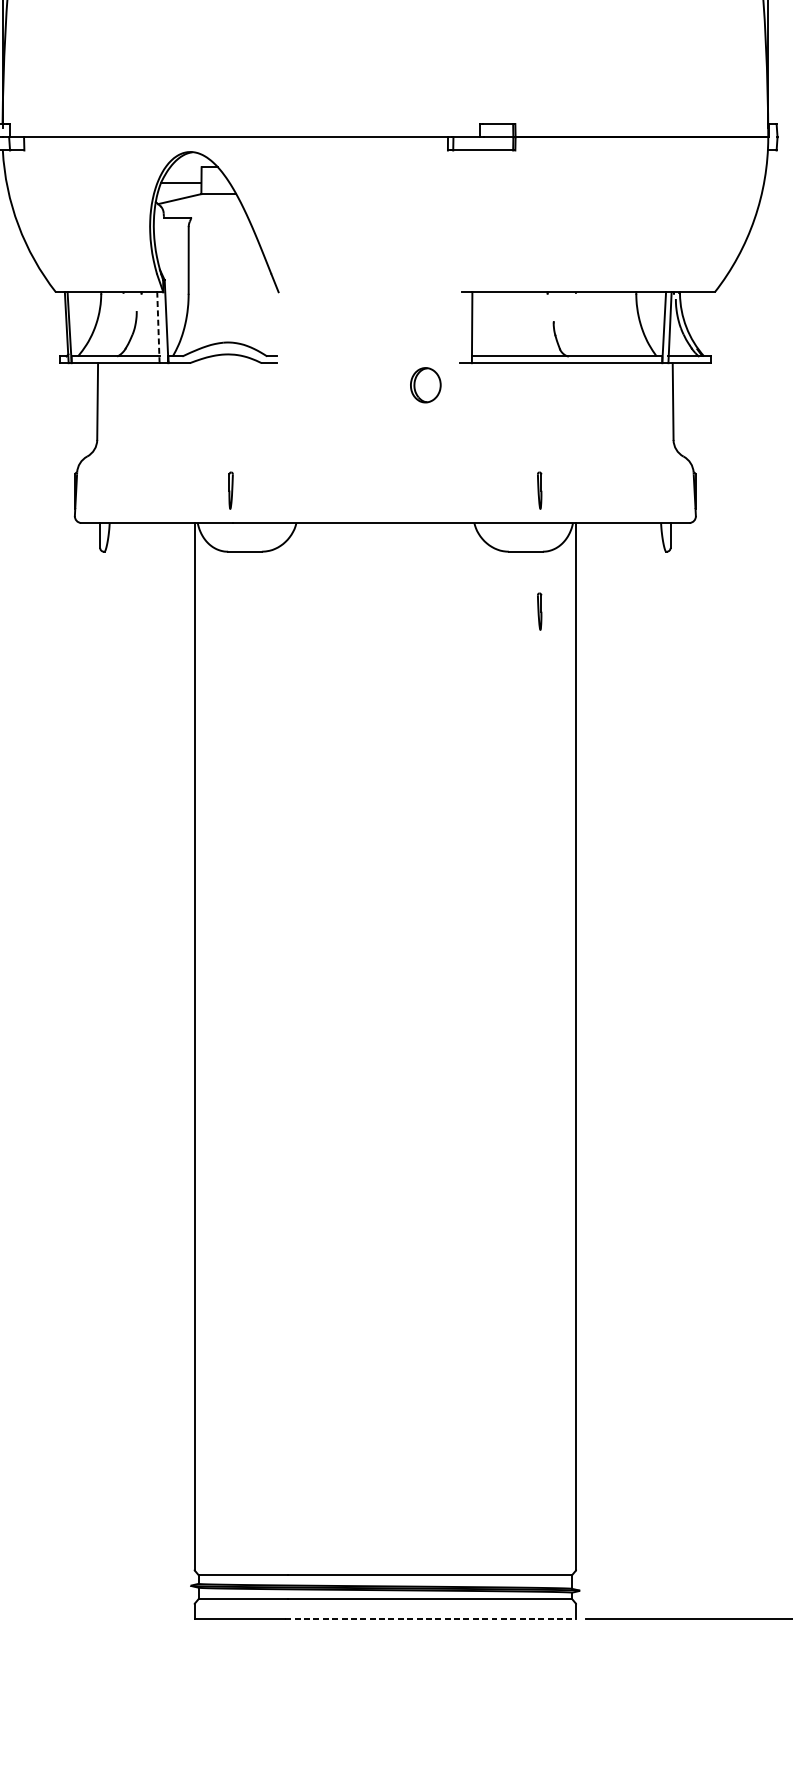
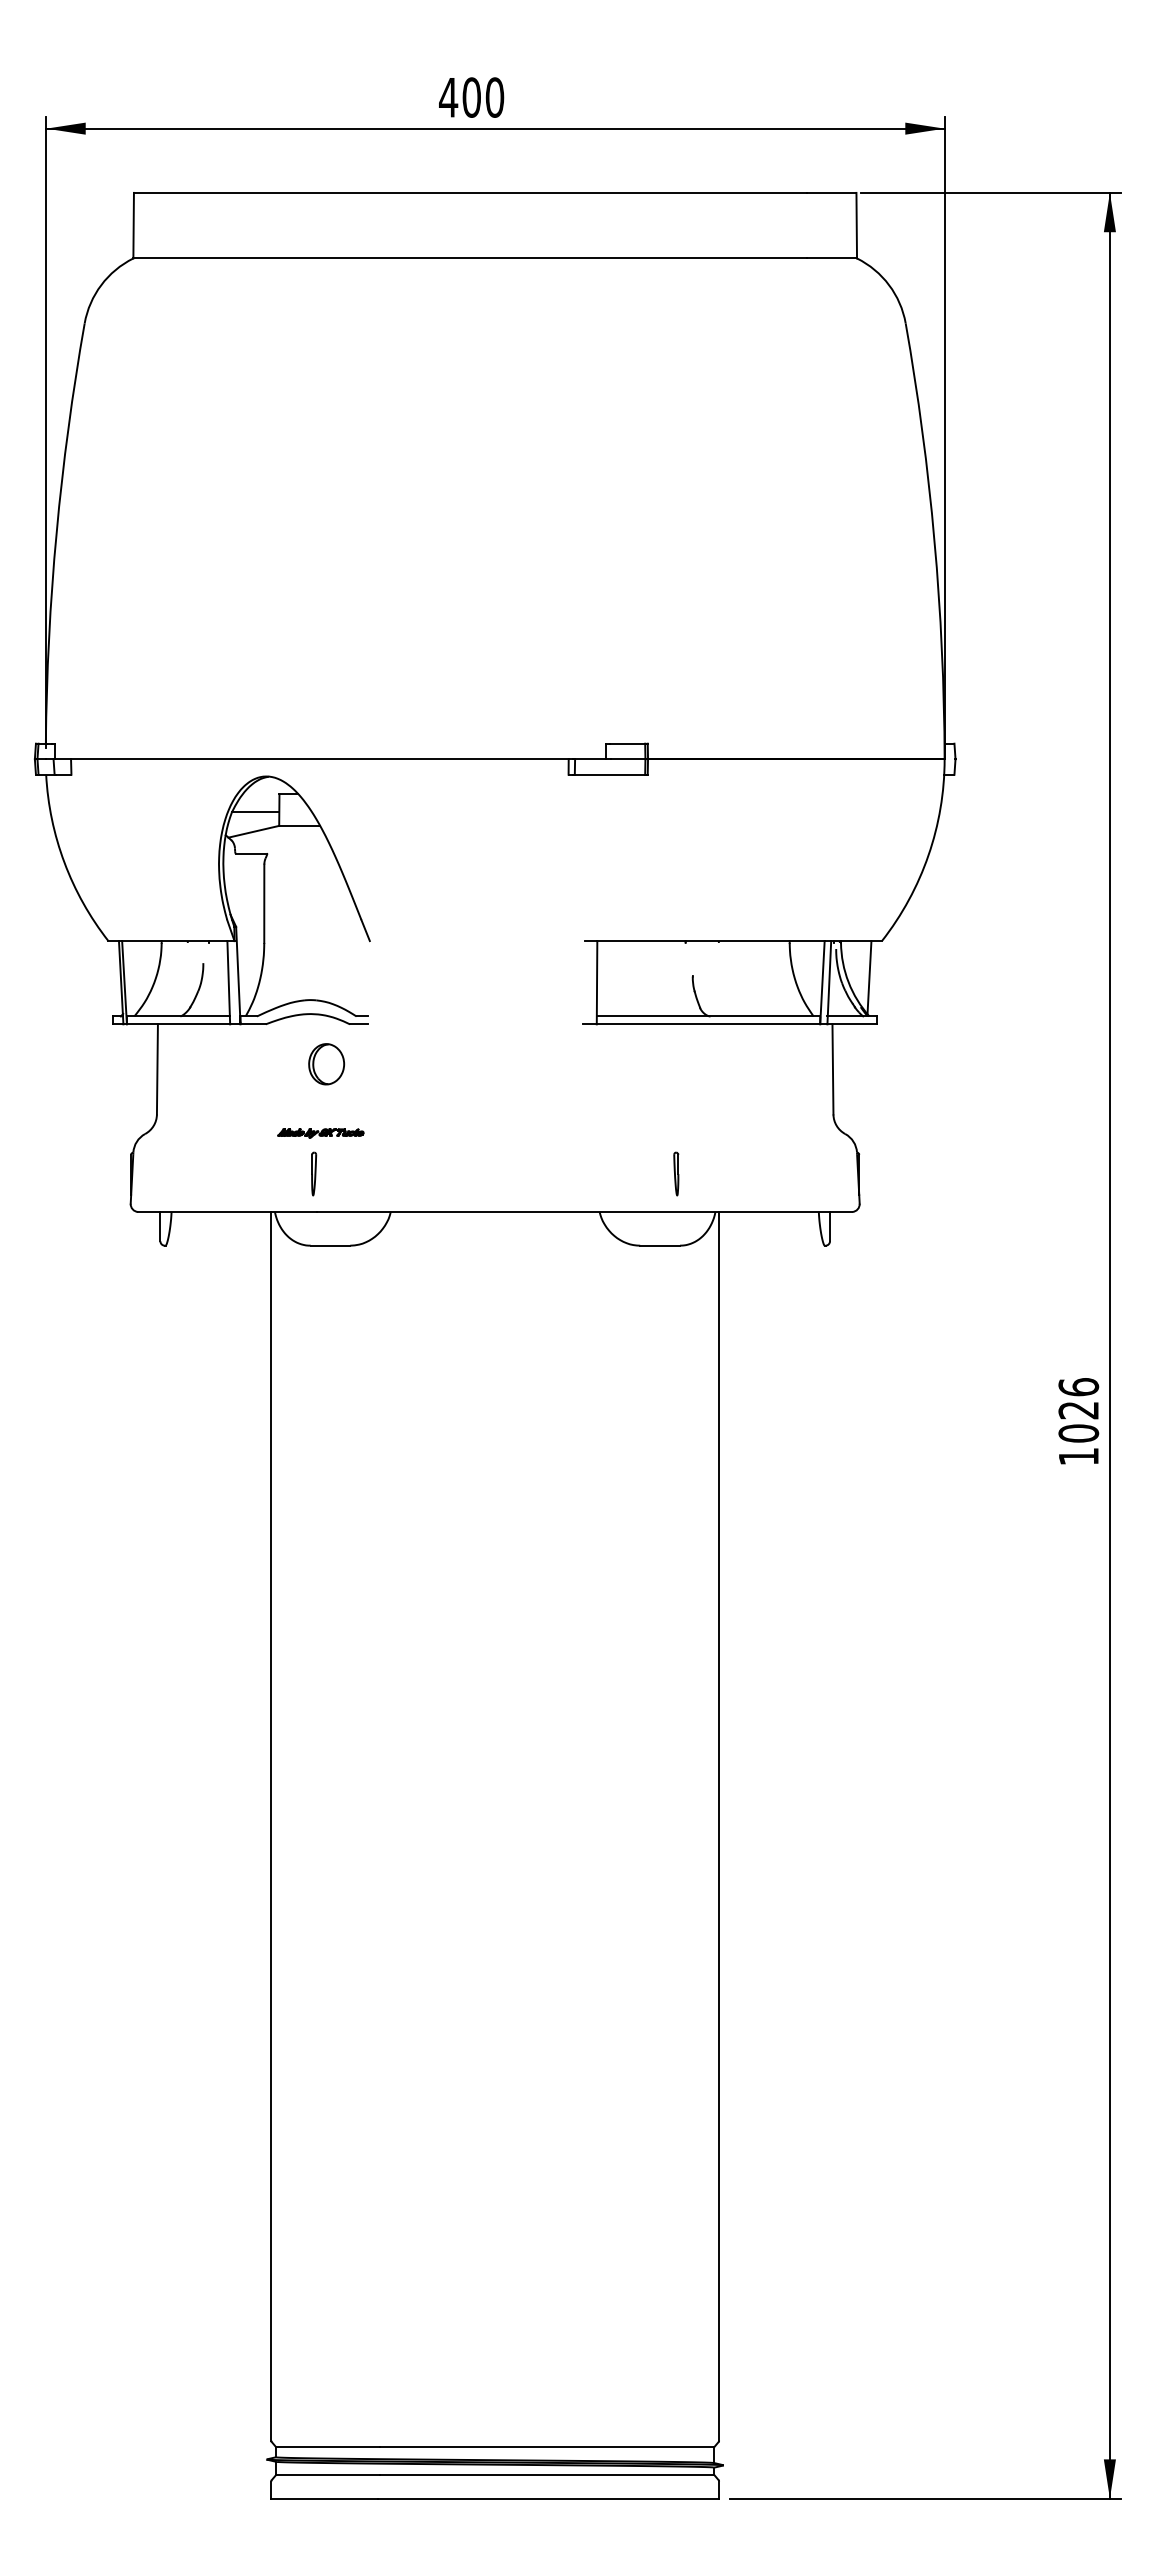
line: (704, 323) -> (869, 977), added
line: (158, 327) -> (228, 982), dashed -> solid
part: (425, 385) -> (326, 1064), moved
part: (236, 456) -> (320, 1133), added
part: (539, 611) -> (676, 1315), removed
line: (430, 1619) -> (548, 2498), dashed -> solid

